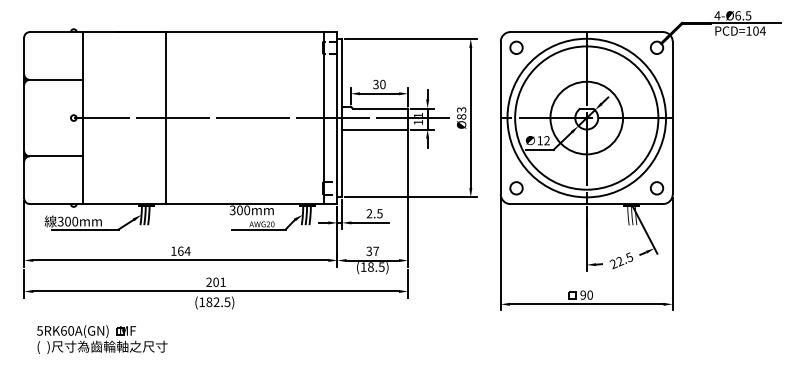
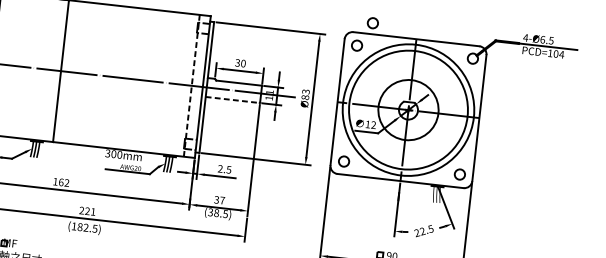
circle: (532, 18) -> (372, 22), added
line: (324, 118) -> (192, 86), solid -> dashed
line: (374, 129) -> (232, 99), solid -> dashed
text: (187, 250) -> (66, 182), 164 -> 162
text: (363, 266) -> (210, 211), (18.5) -> (38.5)
text: (215, 281) -> (87, 210), 201 -> 221

